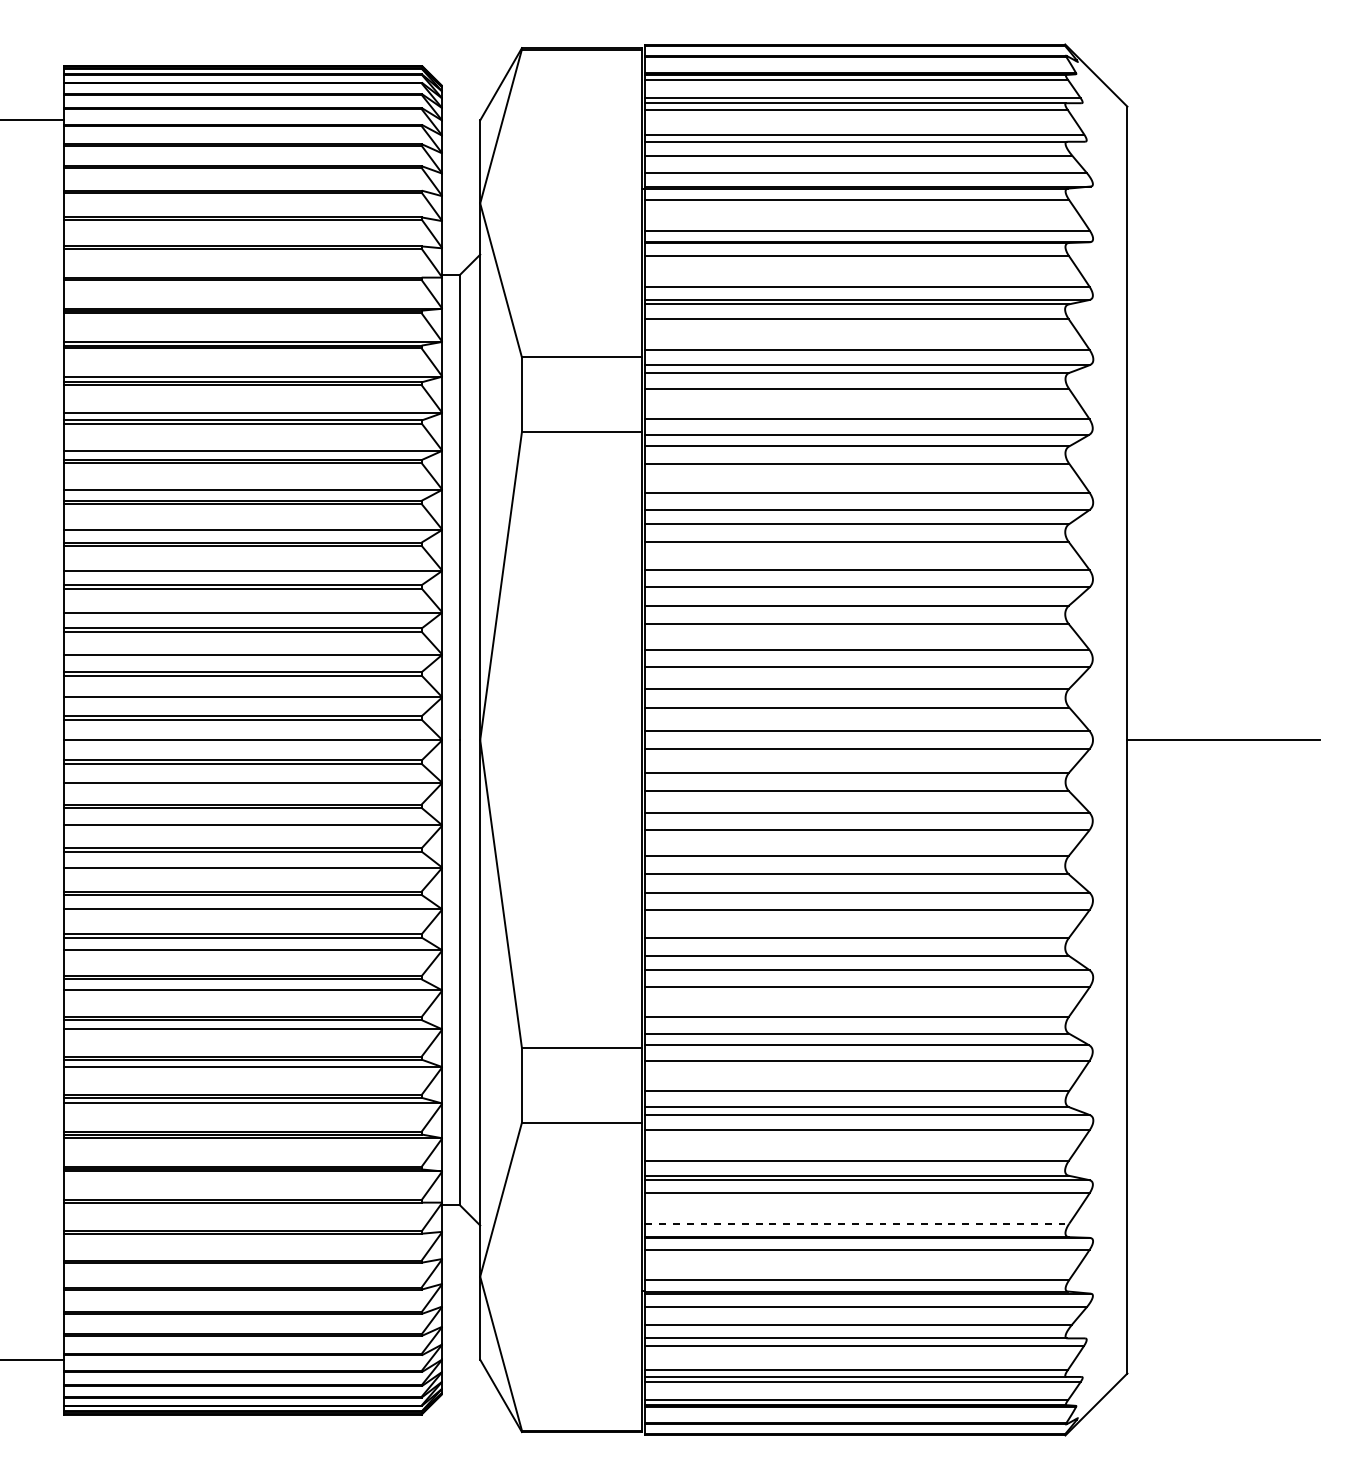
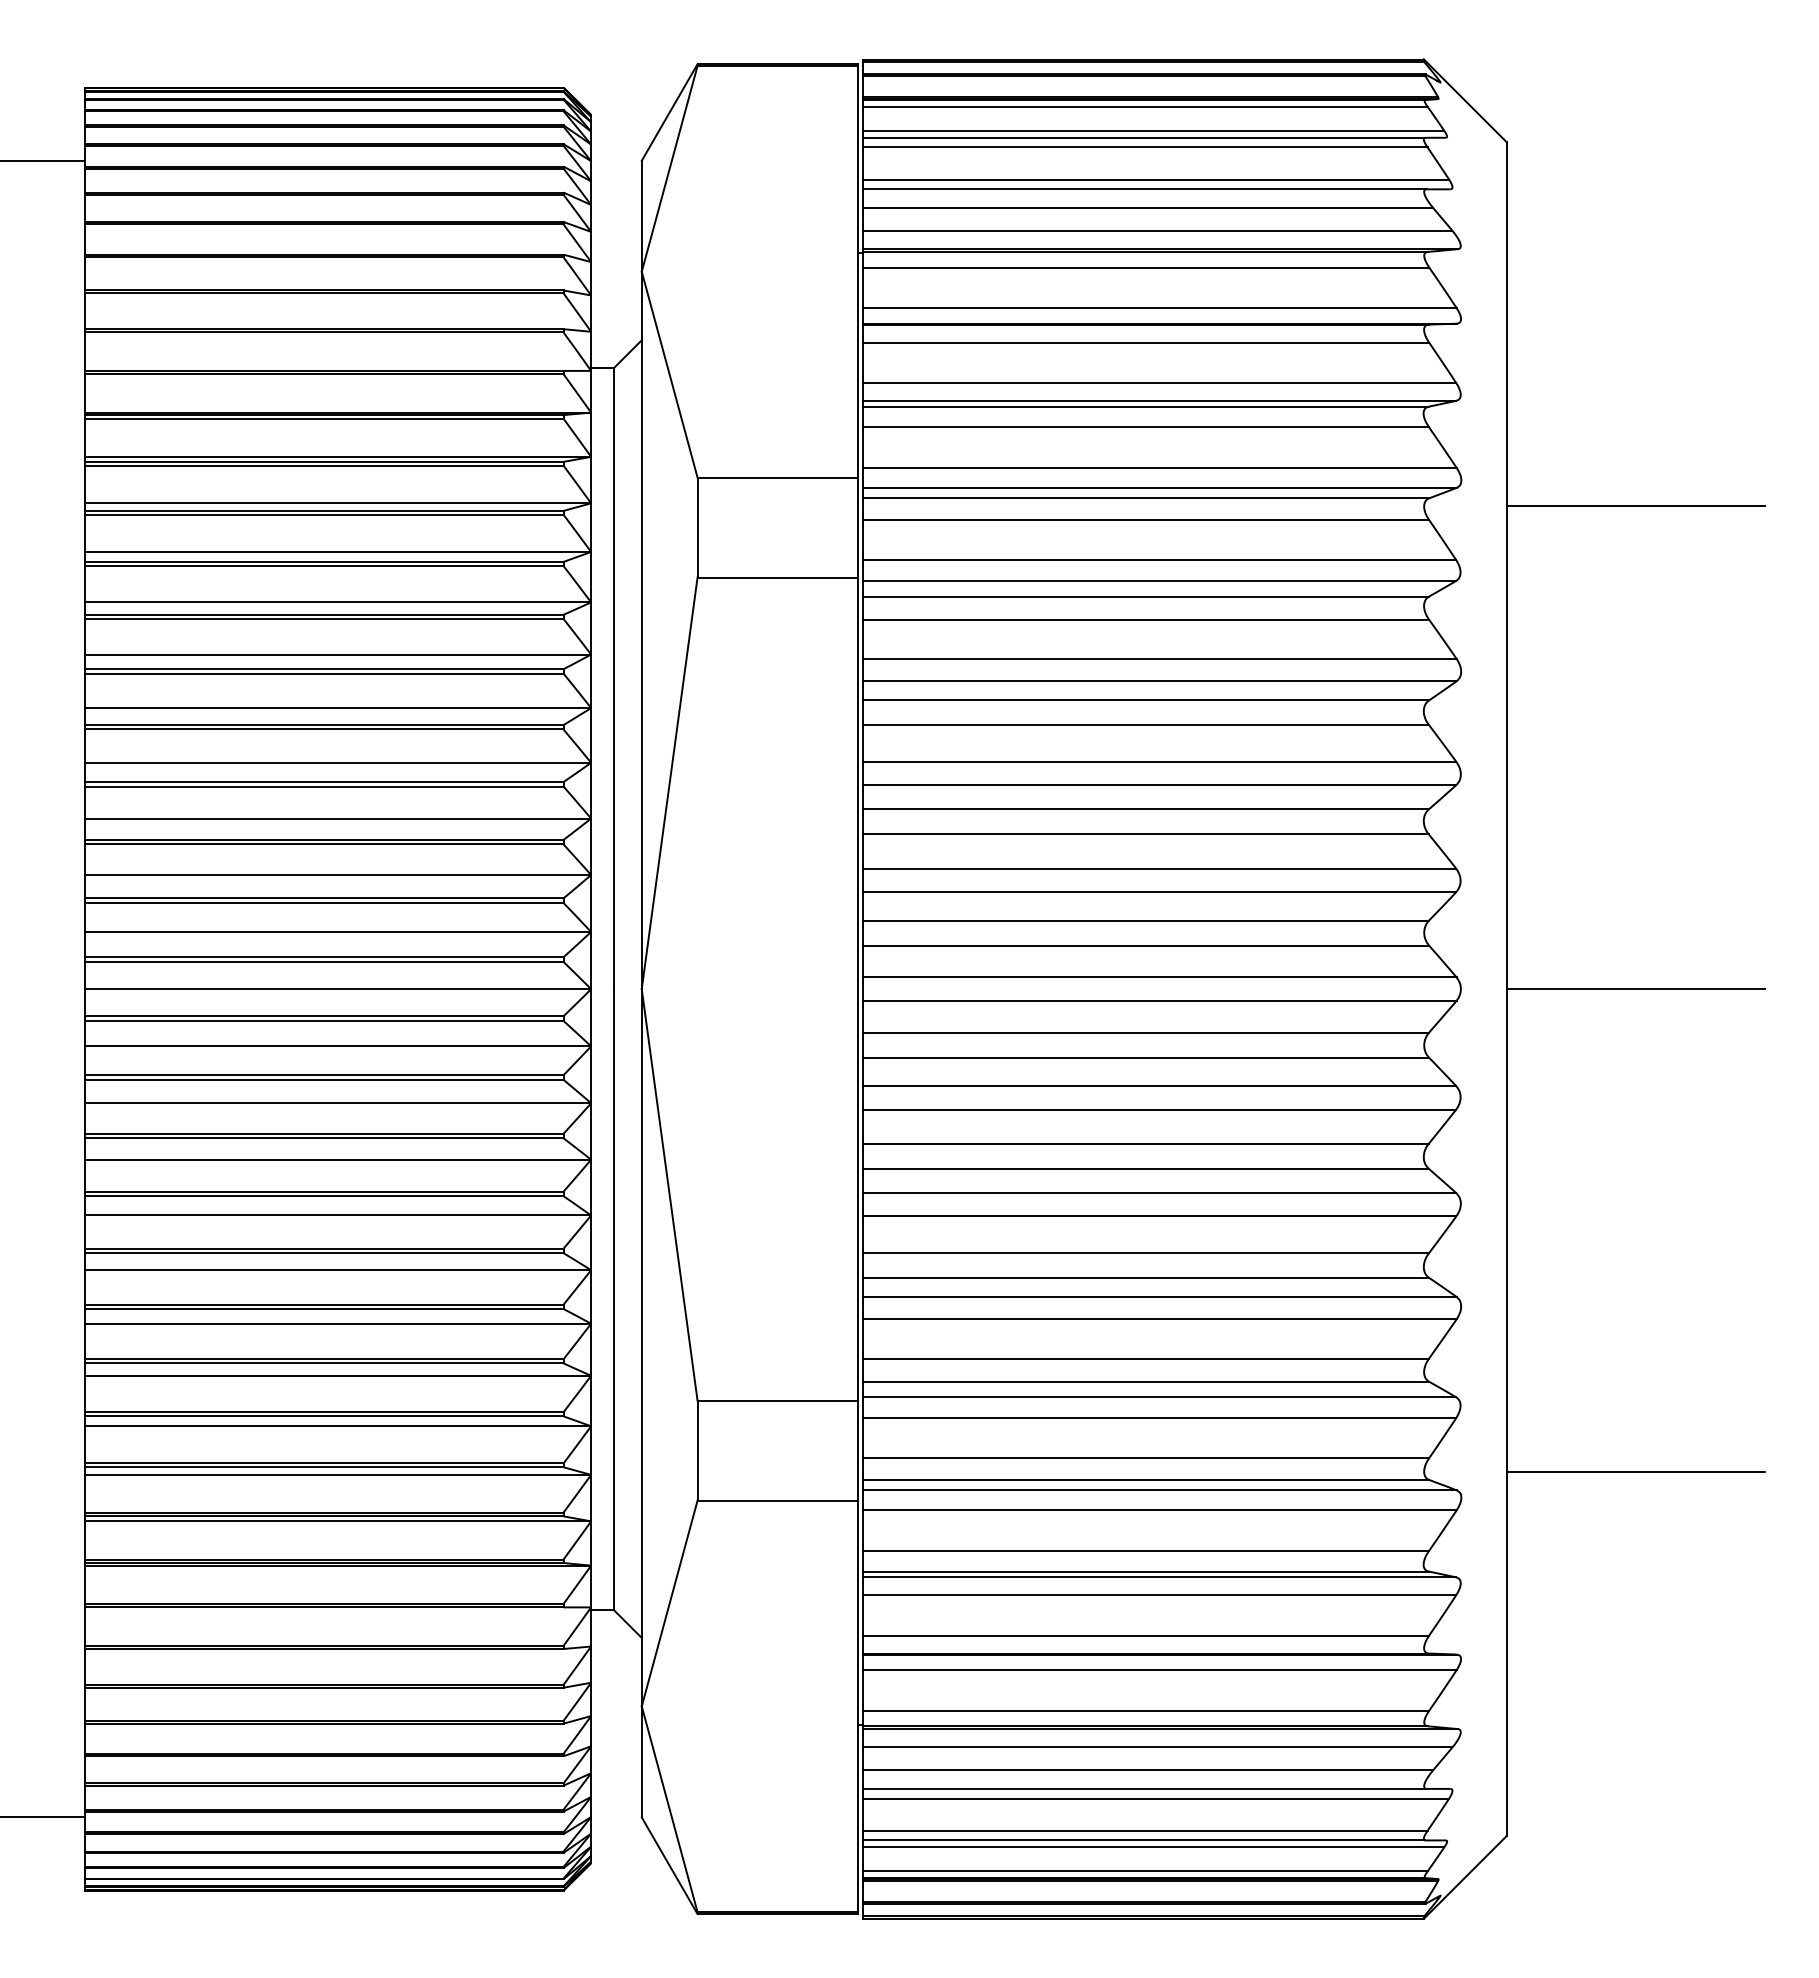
line: (1223, 378) -> (1635, 505), added
line: (1223, 1101) -> (1635, 1472), added
line: (857, 1223) -> (1146, 1635), dashed -> solid

